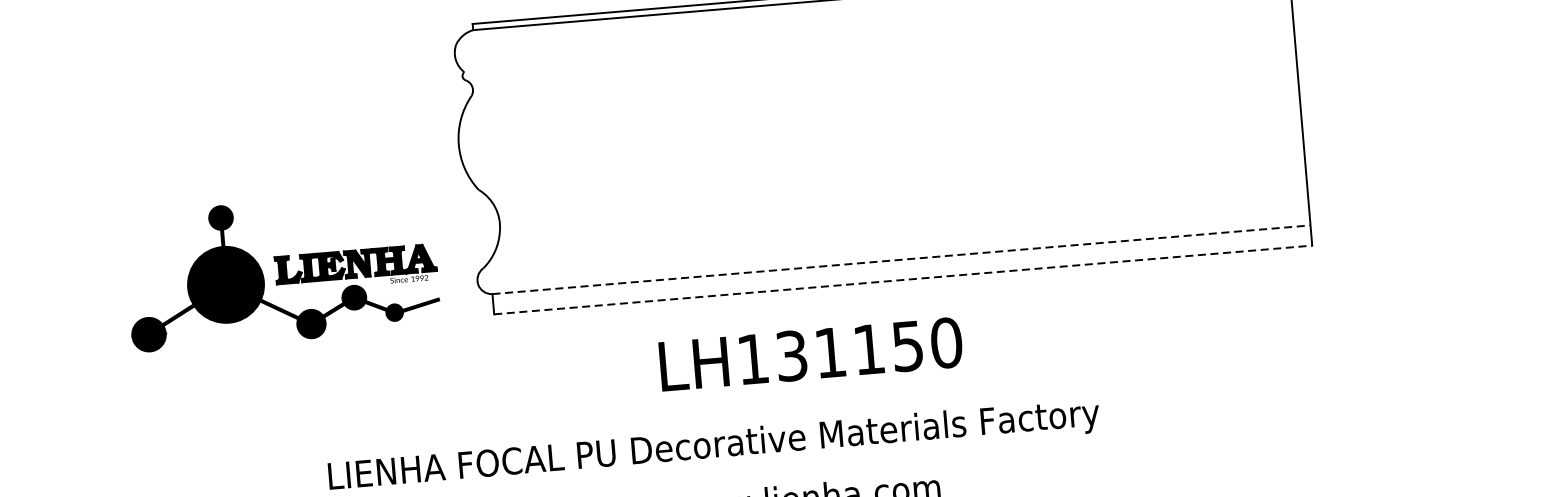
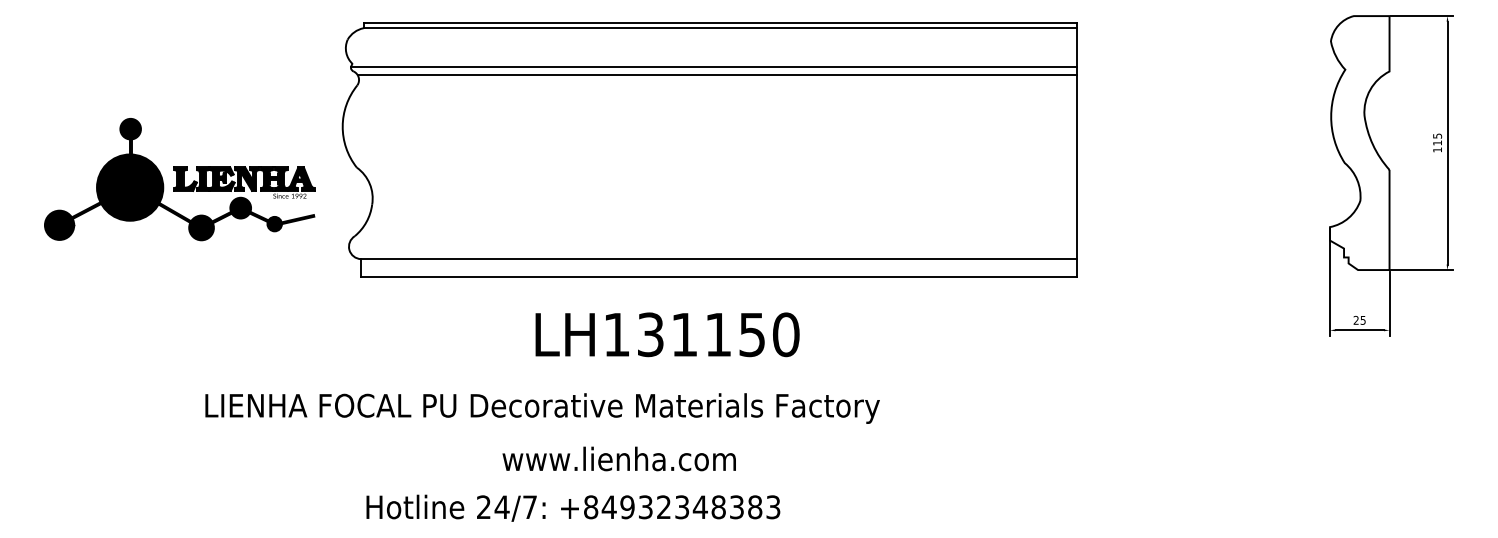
line: (877, 40) -> (714, 66), added
line: (882, 50) -> (717, 75), added
line: (901, 260) -> (719, 259), dashed -> solid
part: (281, 270) -> (179, 179), moved
line: (903, 279) -> (719, 276), dashed -> solid
text: (810, 354) -> (667, 334), moved

